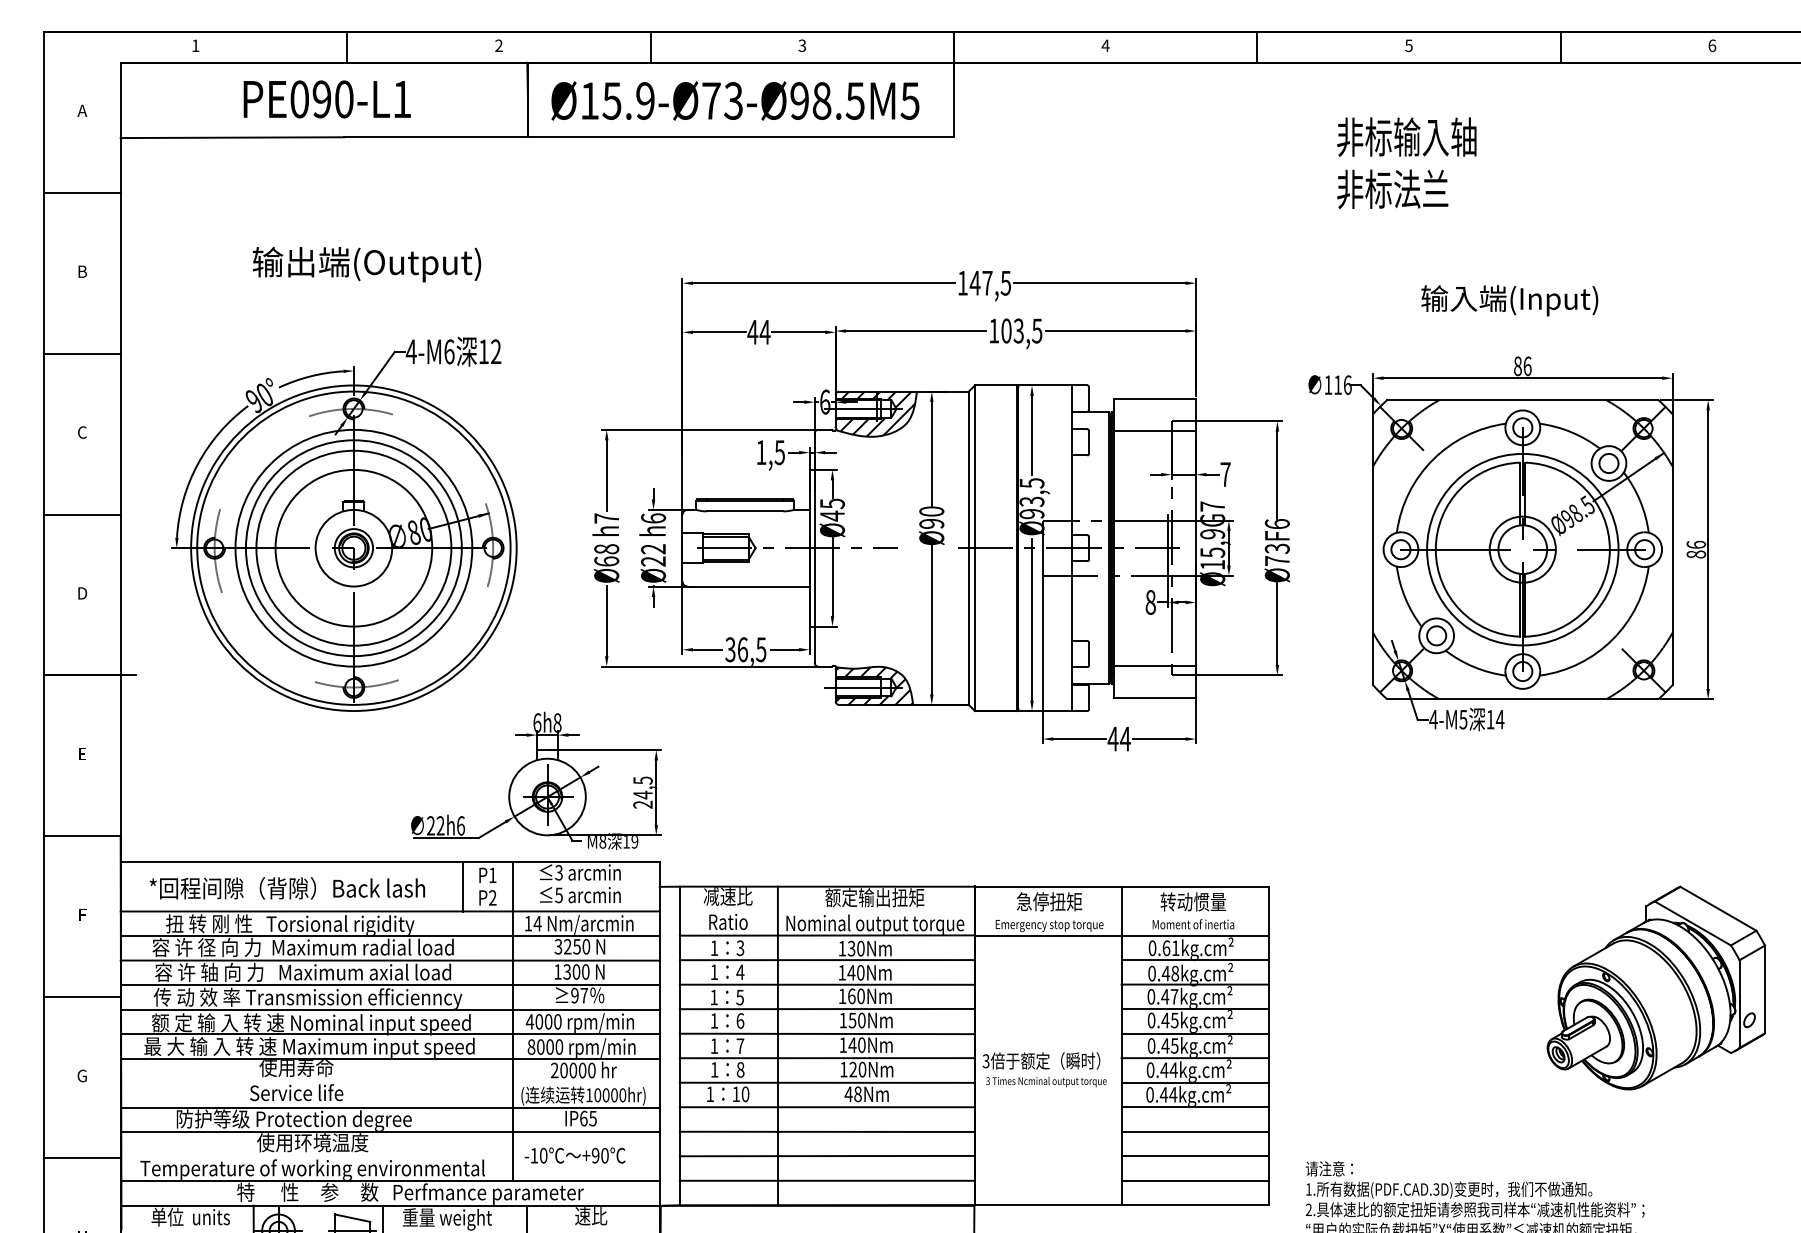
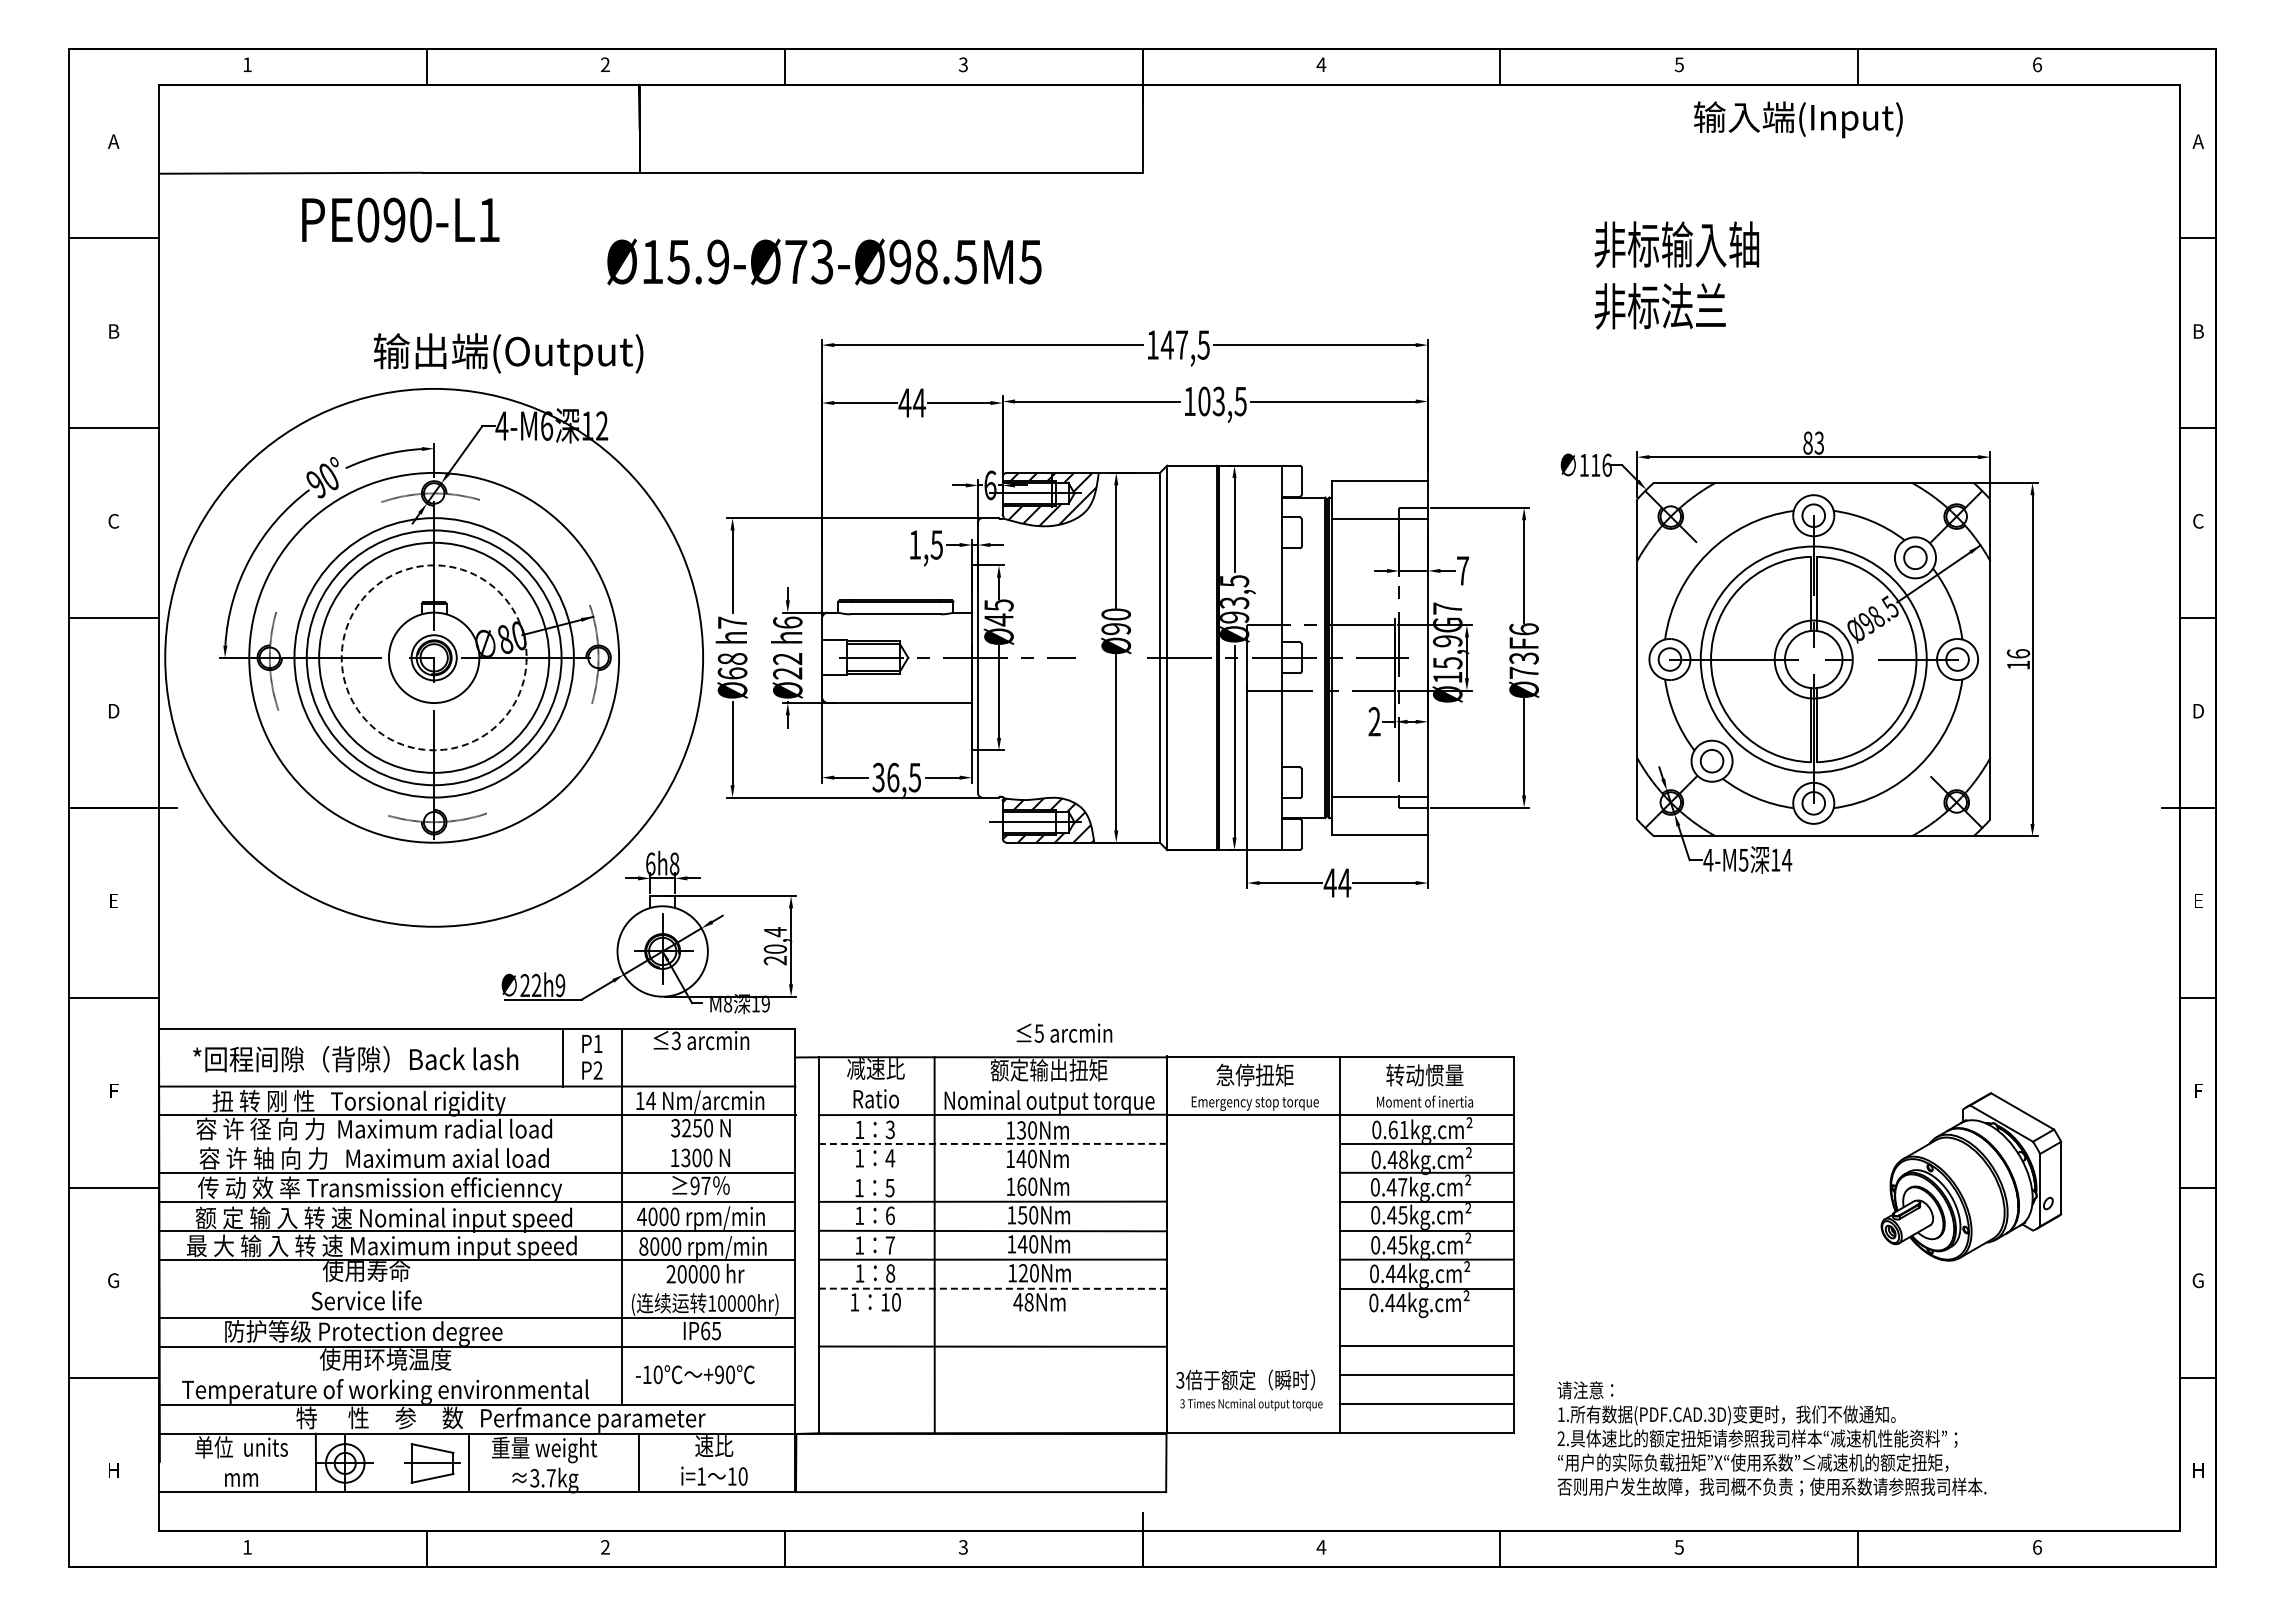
text: (327, 98) -> (400, 219), moved
text: (735, 100) -> (824, 261), moved
text: (1406, 163) -> (1676, 275), moved
text: (366, 264) -> (508, 353), moved
text: (1509, 300) -> (1798, 119), moved
text: (1527, 365) -> (1819, 442), 86 -> 83
circle: (353, 547) -> (433, 657), solid -> dashed
circle: (354, 547) -> (434, 657), size x1.4
text: (1696, 553) -> (2018, 664), 86 -> 16
text: (1150, 602) -> (1374, 721), 8 -> 2
text: (643, 787) -> (775, 940), 24,5 -> 20,4
text: (460, 825) -> (560, 985), h6 -> h9
text: (580, 894) -> (1064, 1032), moved
line: (826, 959) -> (992, 1143), solid -> dashed
line: (389, 960) -> (476, 1144), removed
line: (826, 984) -> (992, 1172), removed
part: (1656, 987) -> (1971, 1176), size x0.7
text: (1044, 1069) -> (1249, 1390), moved
line: (826, 1082) -> (992, 1288), solid -> dashed
line: (826, 1107) -> (992, 1317), removed
line: (1194, 1107) -> (1426, 1317), removed
line: (826, 1156) -> (992, 1375), removed
line: (826, 1180) -> (992, 1404), removed

